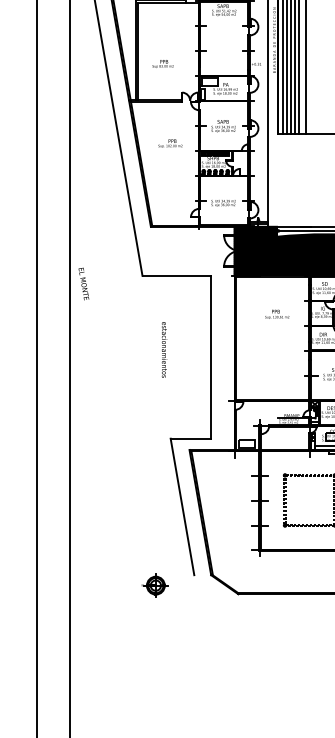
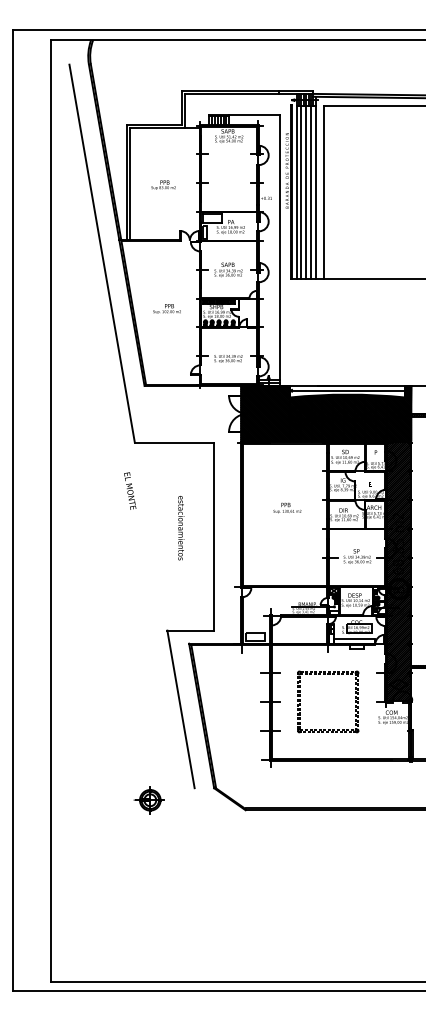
text: (162, 63) -> (163, 184), moved
text: (169, 143) -> (166, 308), moved
text: (84, 283) -> (130, 490), moved
text: (277, 313) -> (287, 507), moved
text: (164, 350) -> (181, 528), moved

